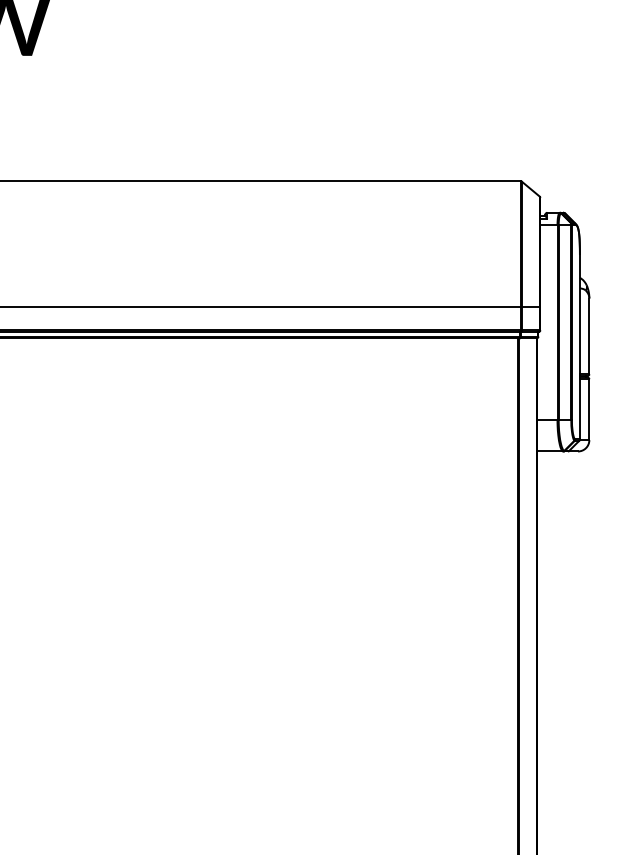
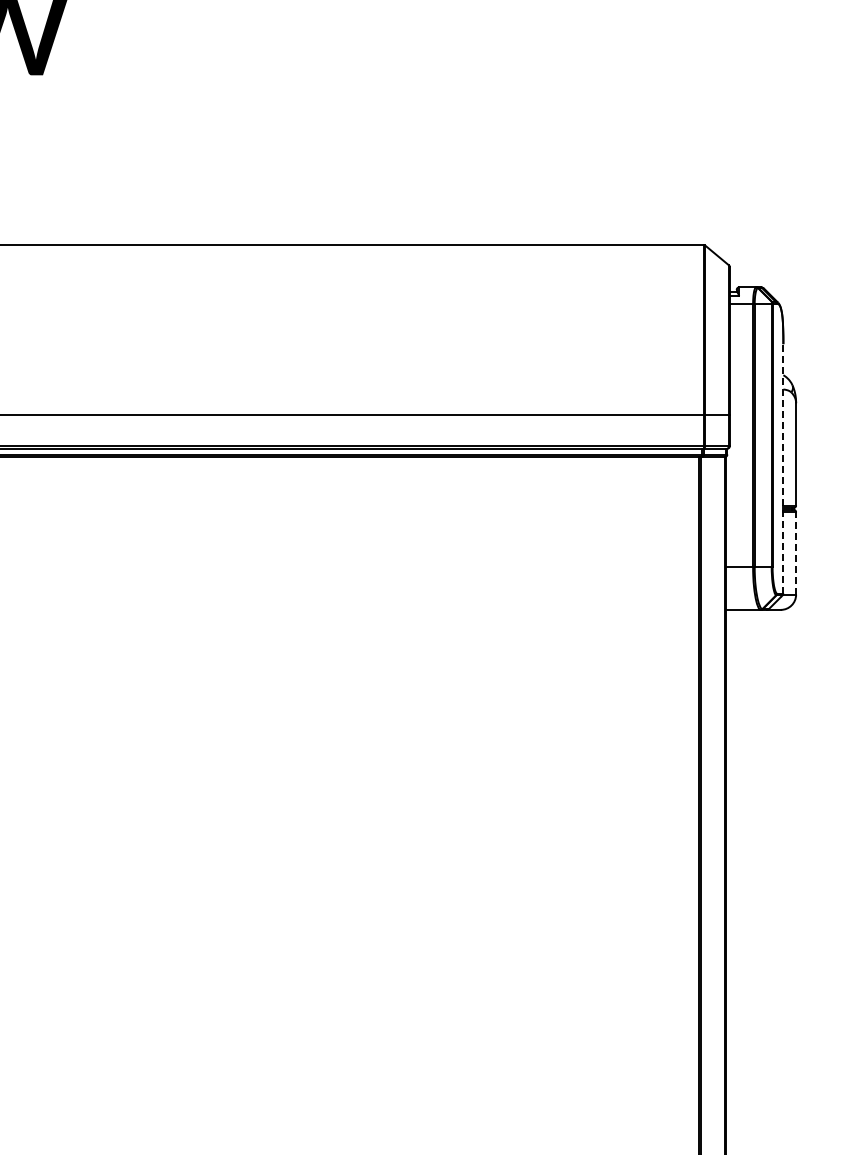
line: (580, 346) -> (783, 468), solid -> dashed
line: (589, 409) -> (796, 552), solid -> dashed

